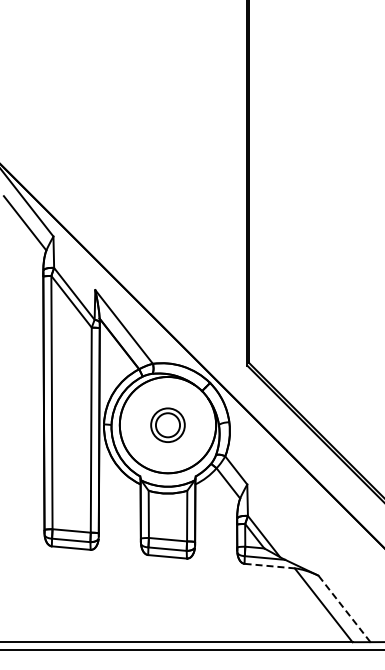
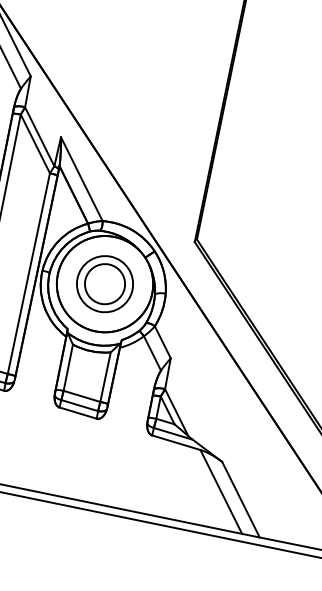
part: (167, 425) -> (104, 284), size x1.67
line: (270, 566) -> (177, 443), dashed -> solid
line: (344, 608) -> (241, 499), dashed -> solid

